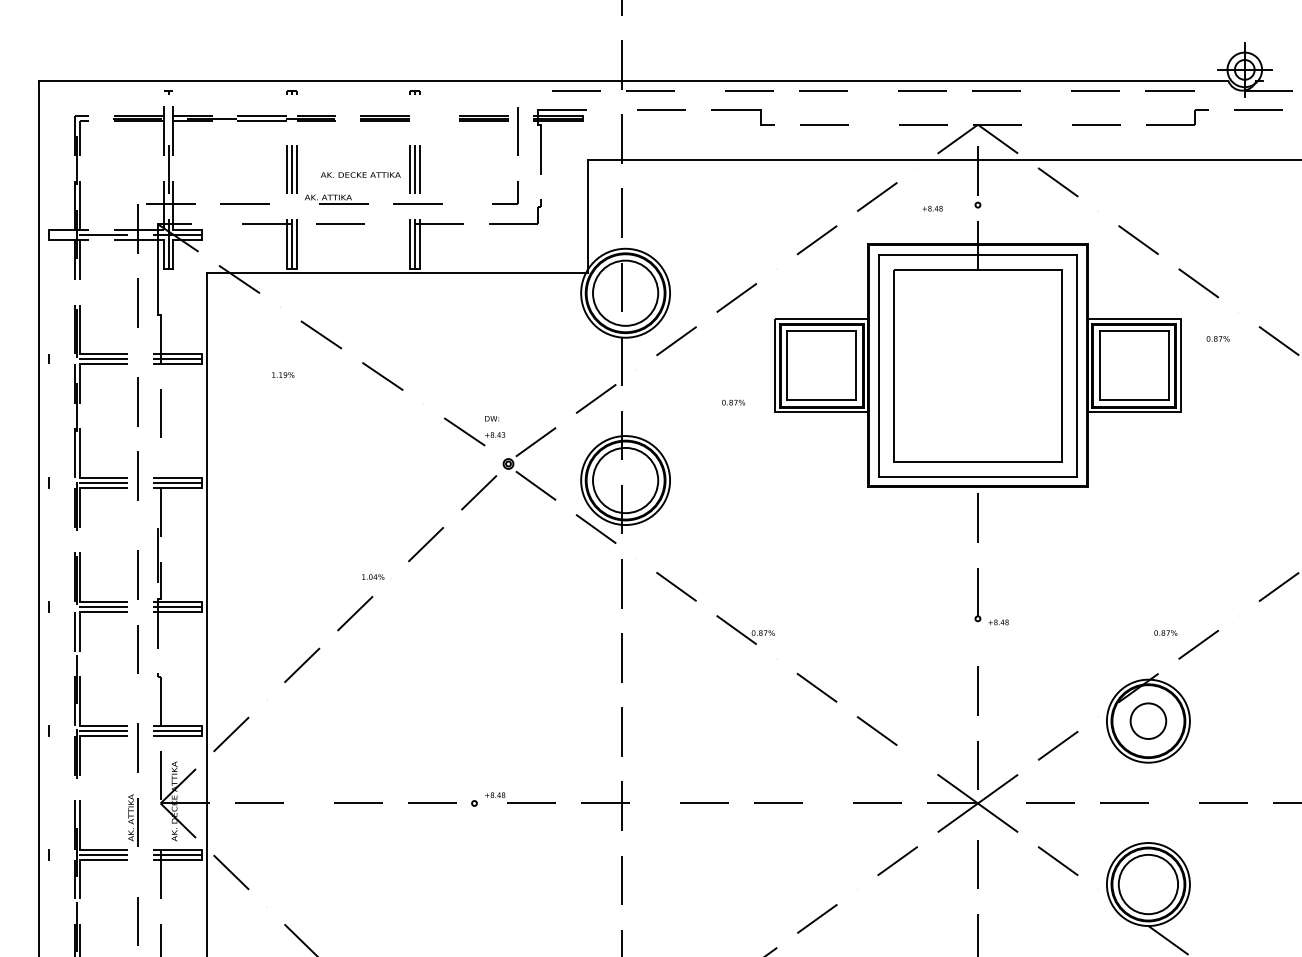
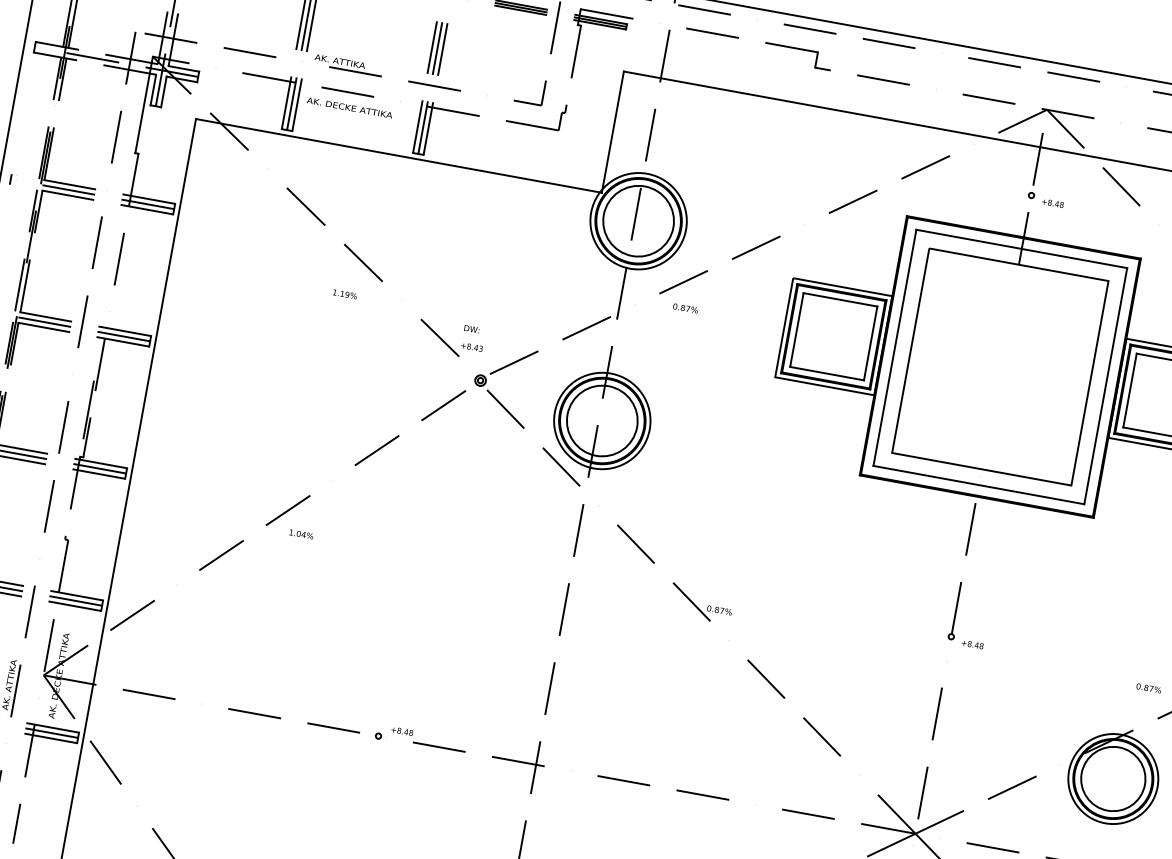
text: (360, 174) -> (349, 107), moved
text: (932, 208) -> (1052, 203), moved
text: (283, 374) -> (345, 293), moved
text: (733, 402) -> (685, 308), moved
text: (373, 576) -> (301, 533), moved
circle: (1148, 720) -> (1113, 778), size x1.67

